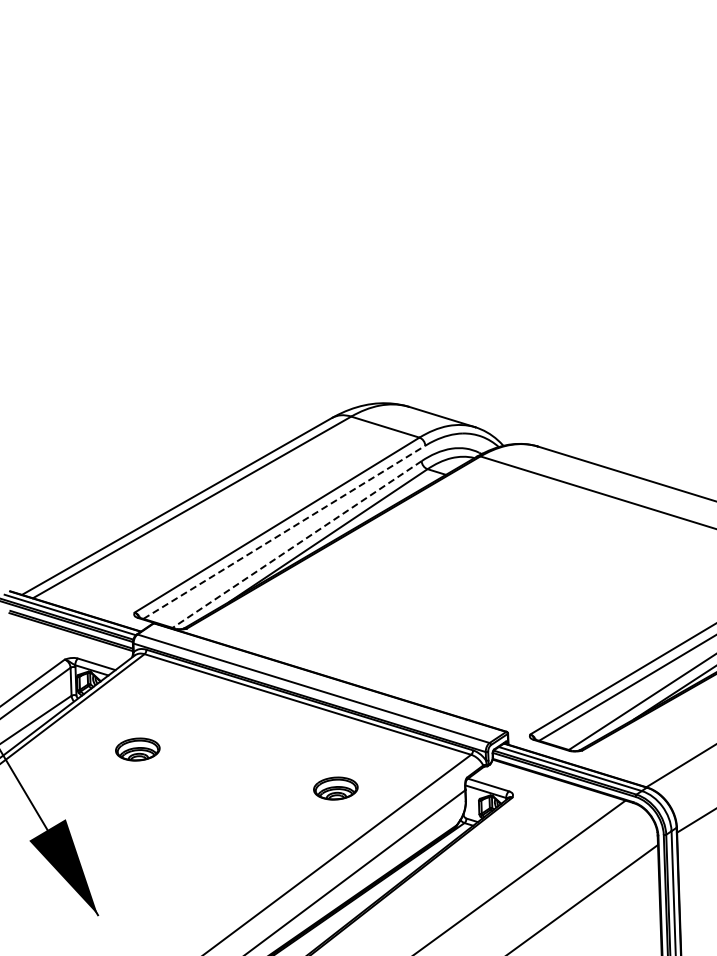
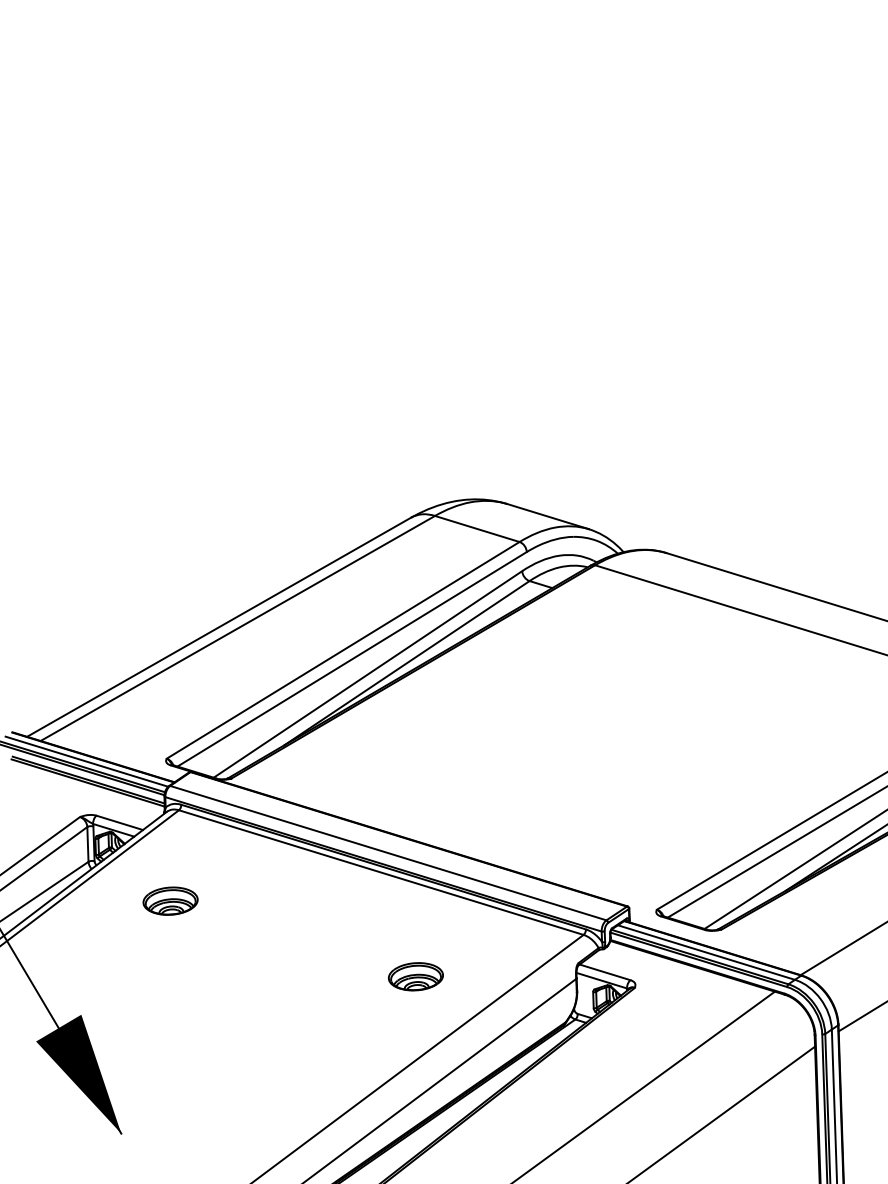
line: (284, 532) -> (352, 659), dashed -> solid
line: (297, 544) -> (368, 674), dashed -> solid
part: (137, 749) -> (170, 901), moved

